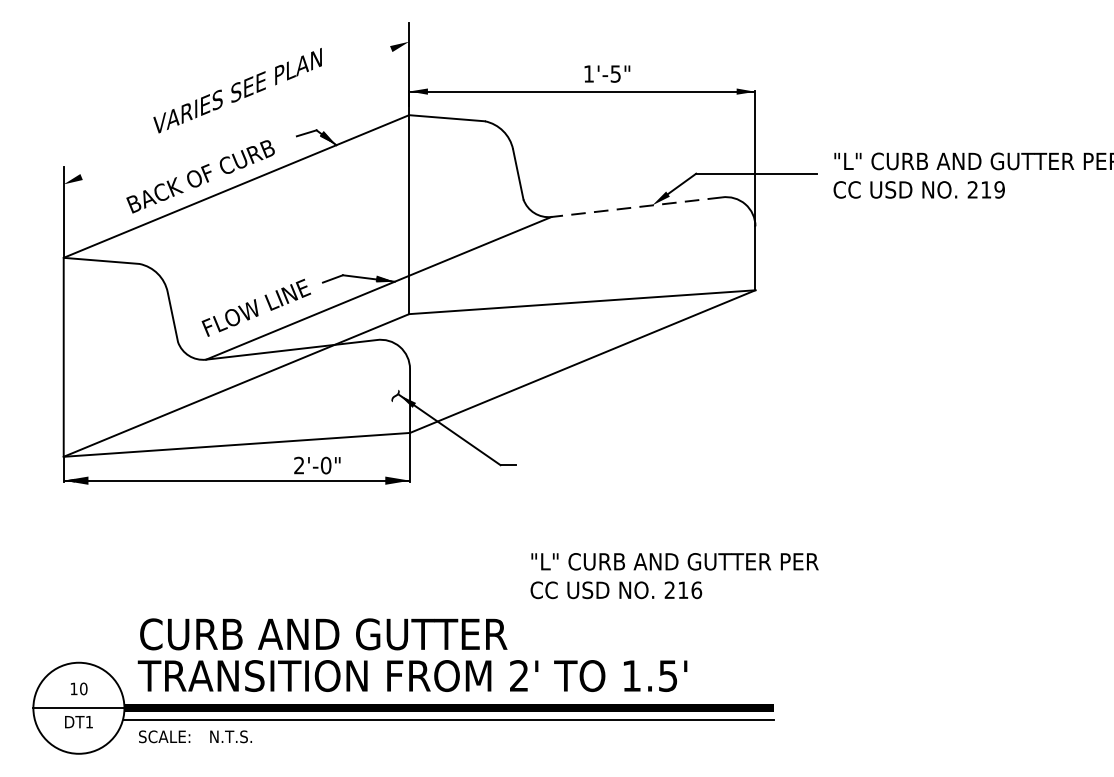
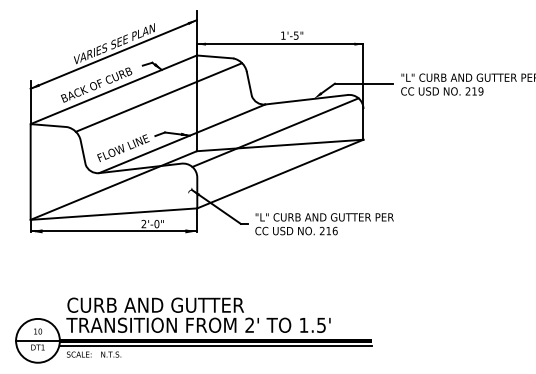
line: (235, 113) -> (113, 54), added
line: (329, 202) -> (158, 97), added
line: (634, 206) -> (305, 99), dashed -> solid
line: (572, 275) -> (275, 132), added
text: (674, 576) -> (324, 224), moved

